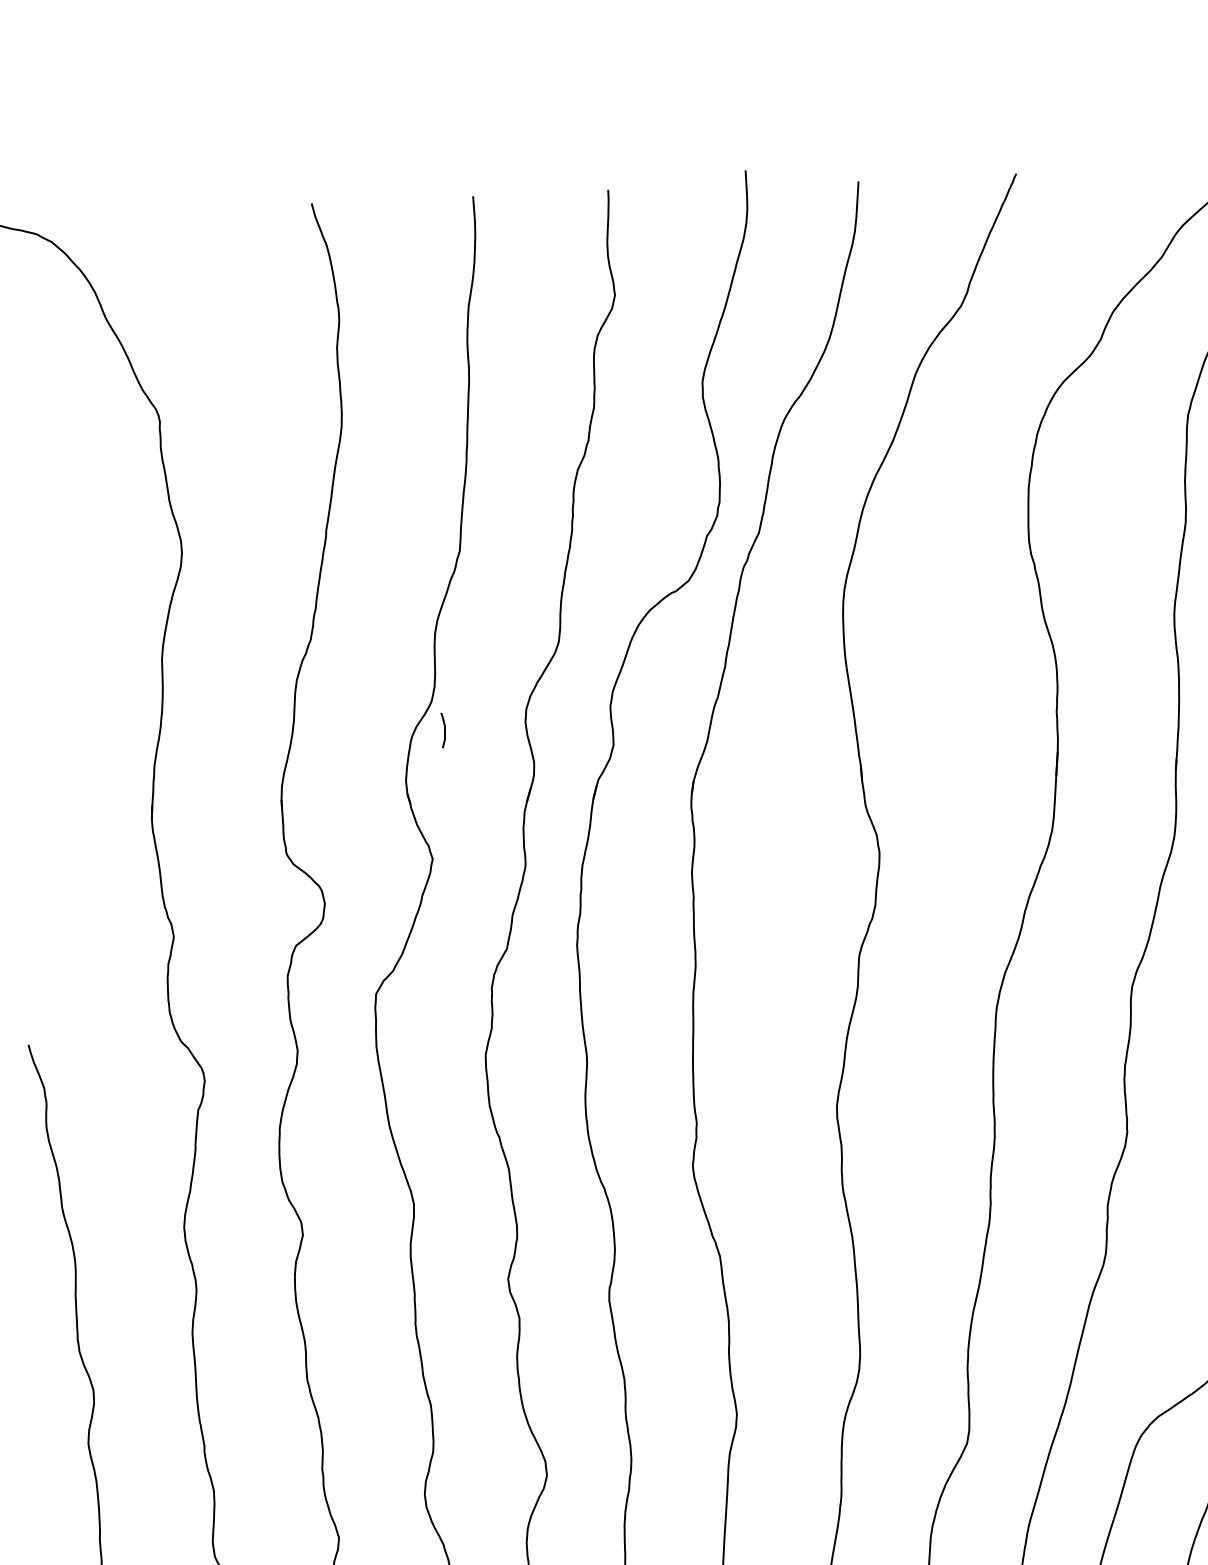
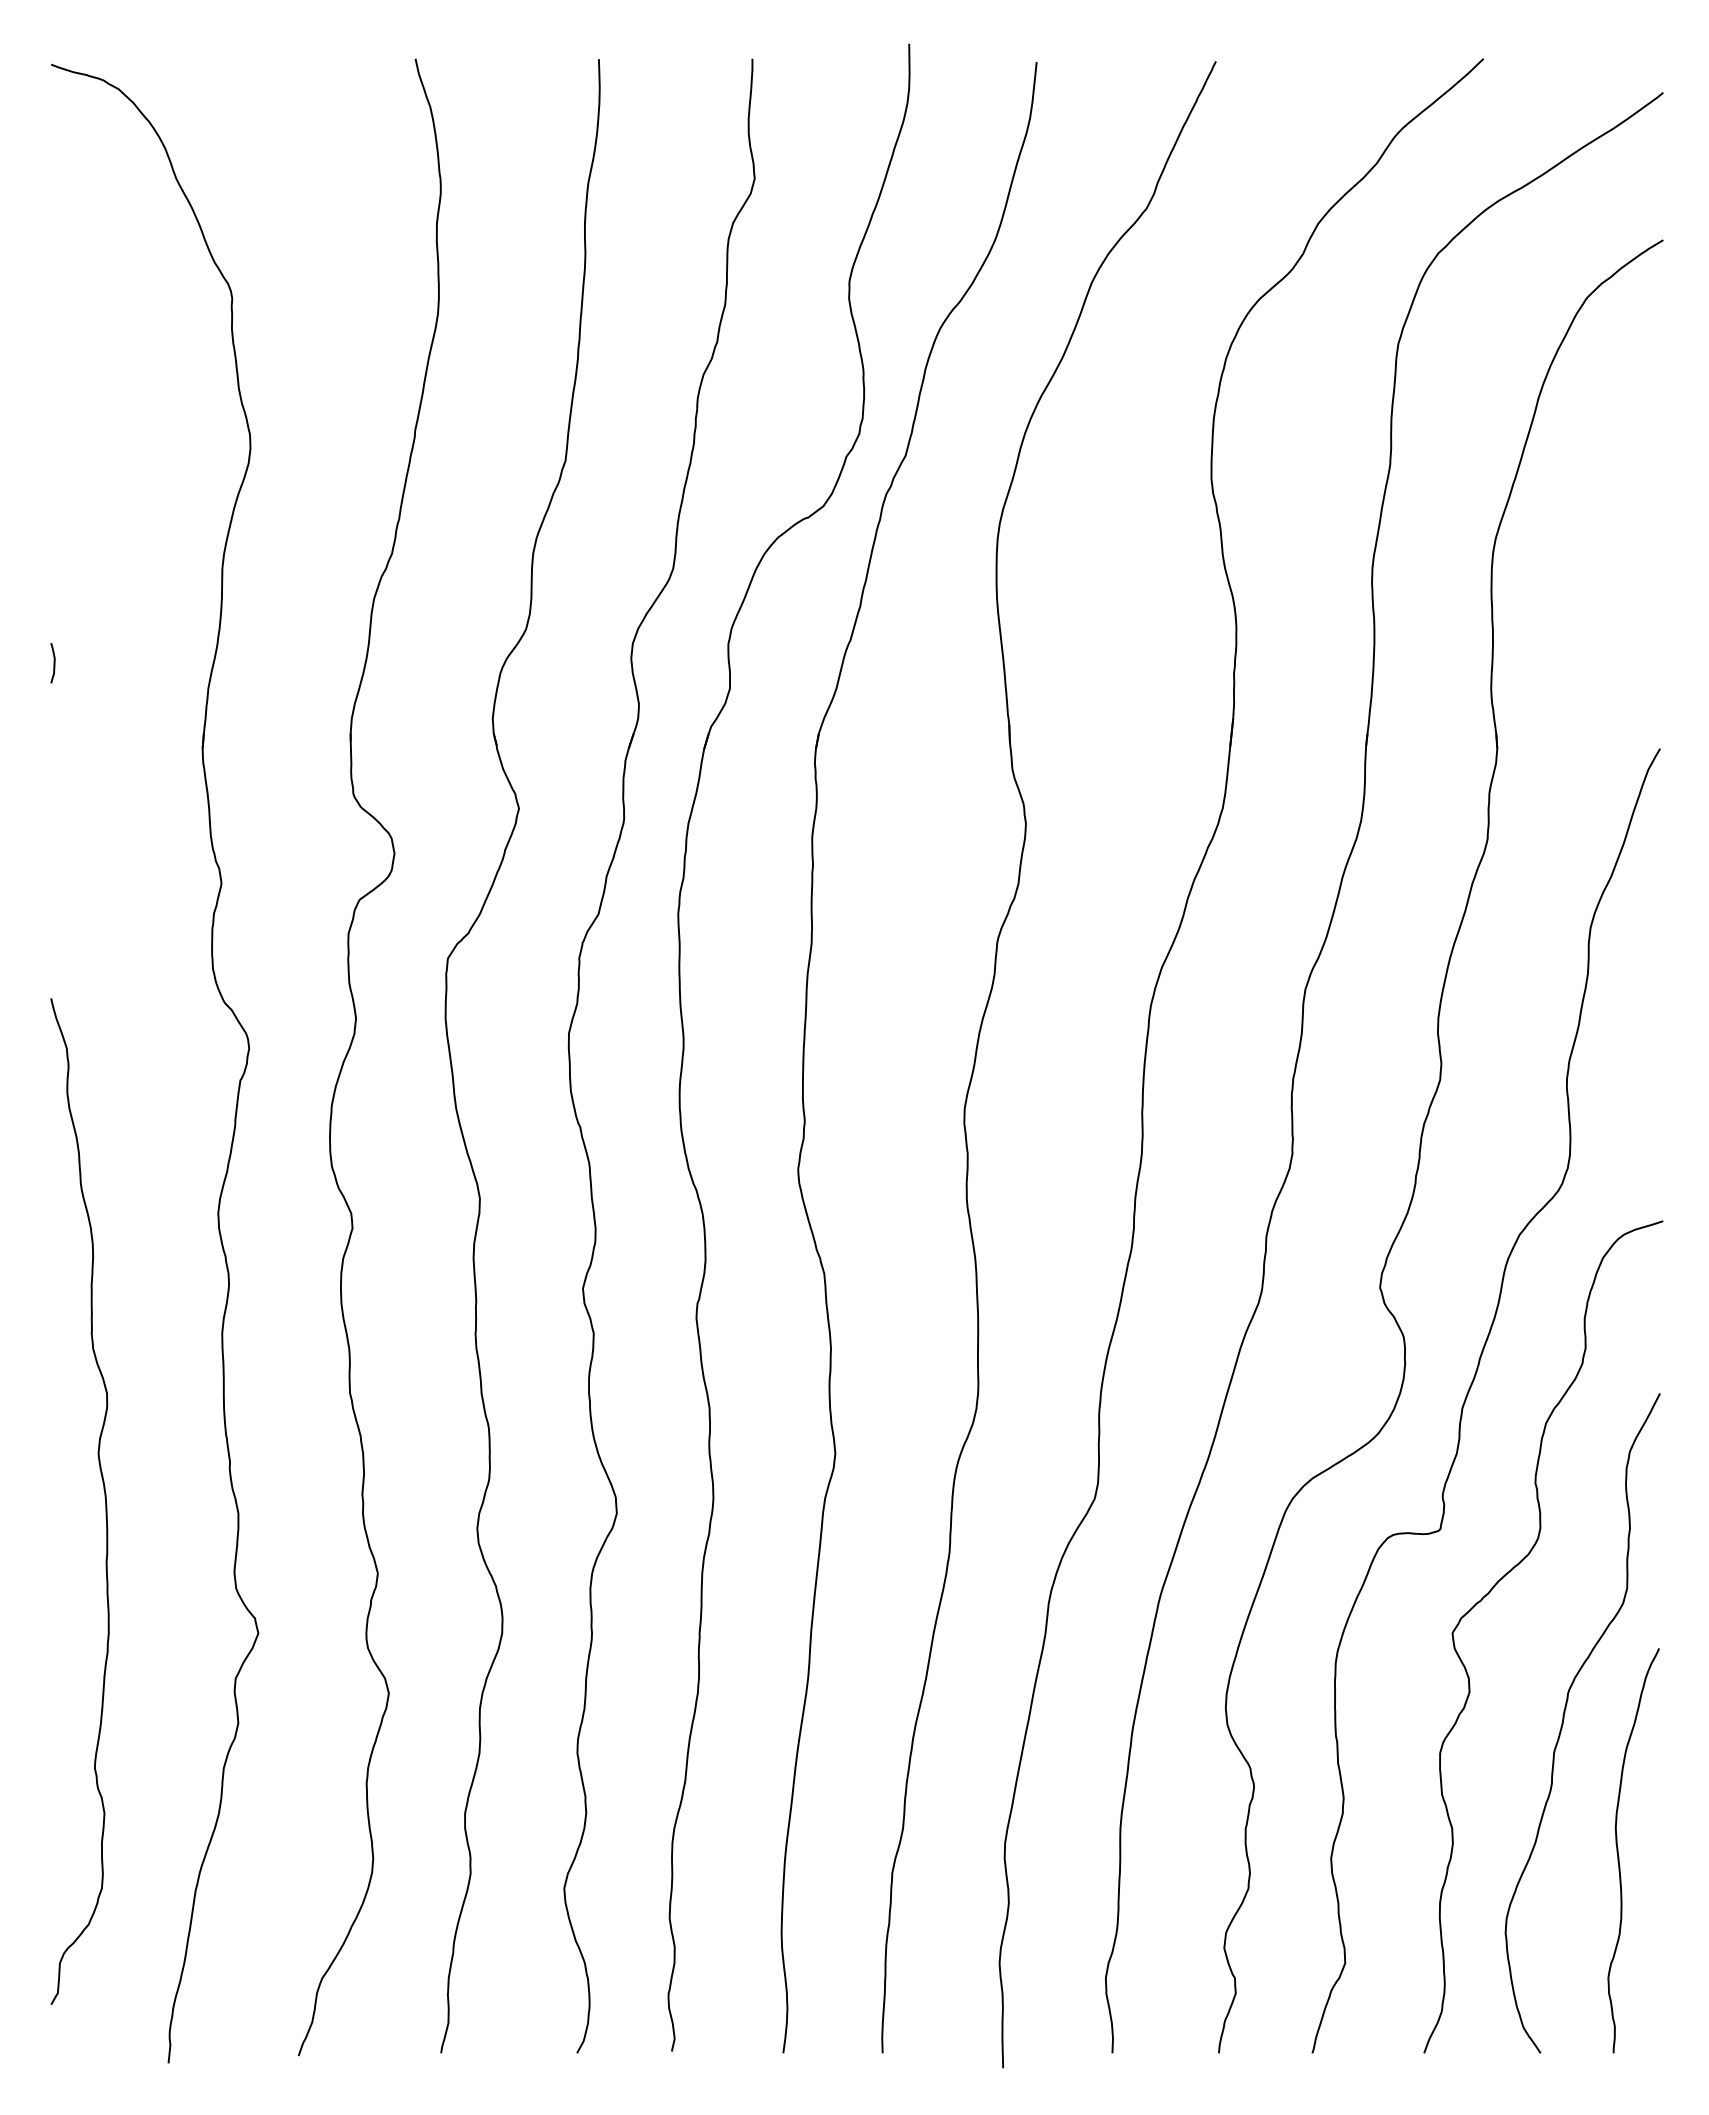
curve: (444, 730) -> (53, 663), moved

